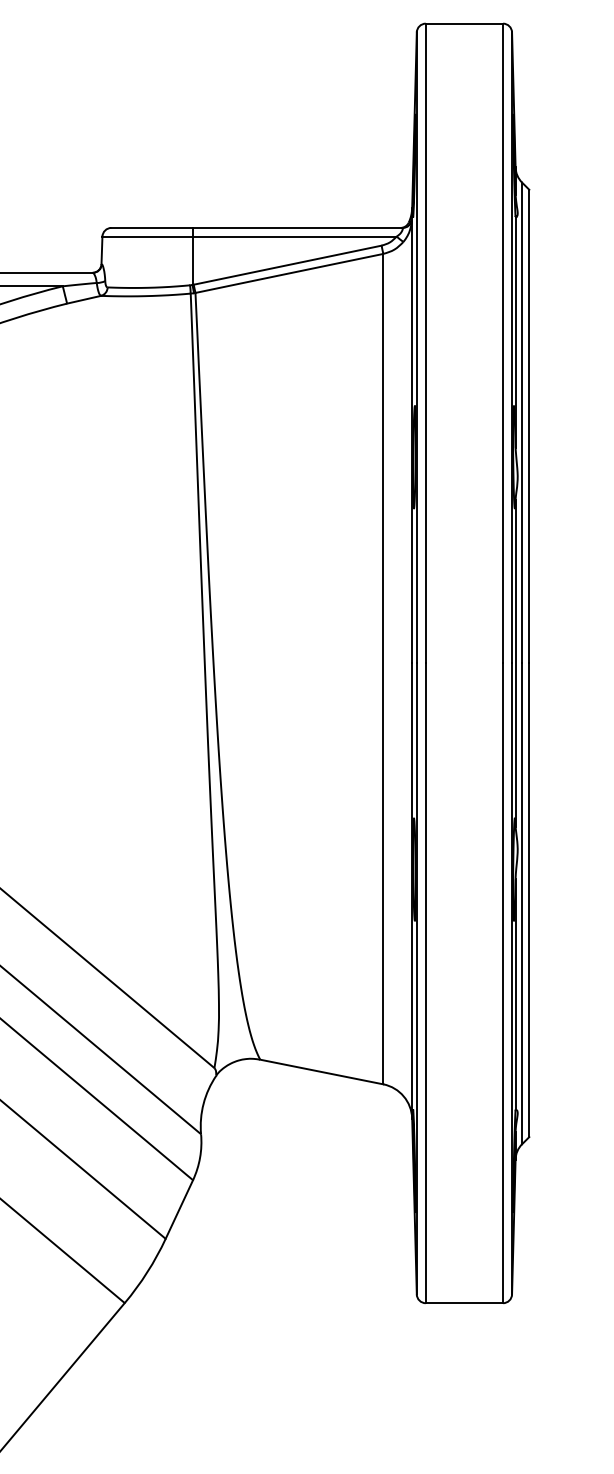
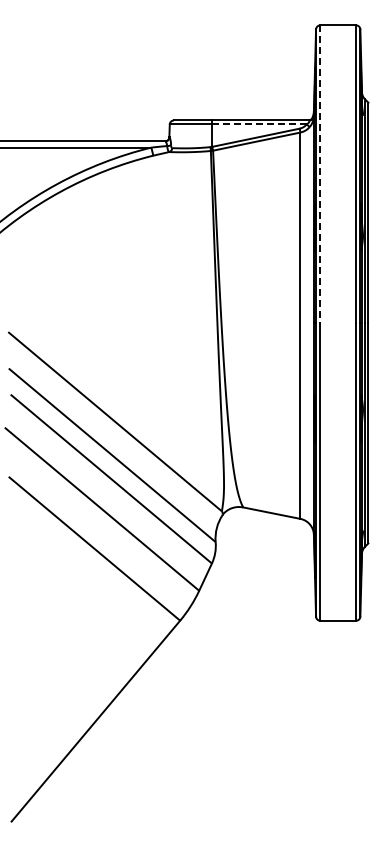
line: (293, 236) -> (258, 124), solid -> dashed
line: (426, 344) -> (320, 174), solid -> dashed

